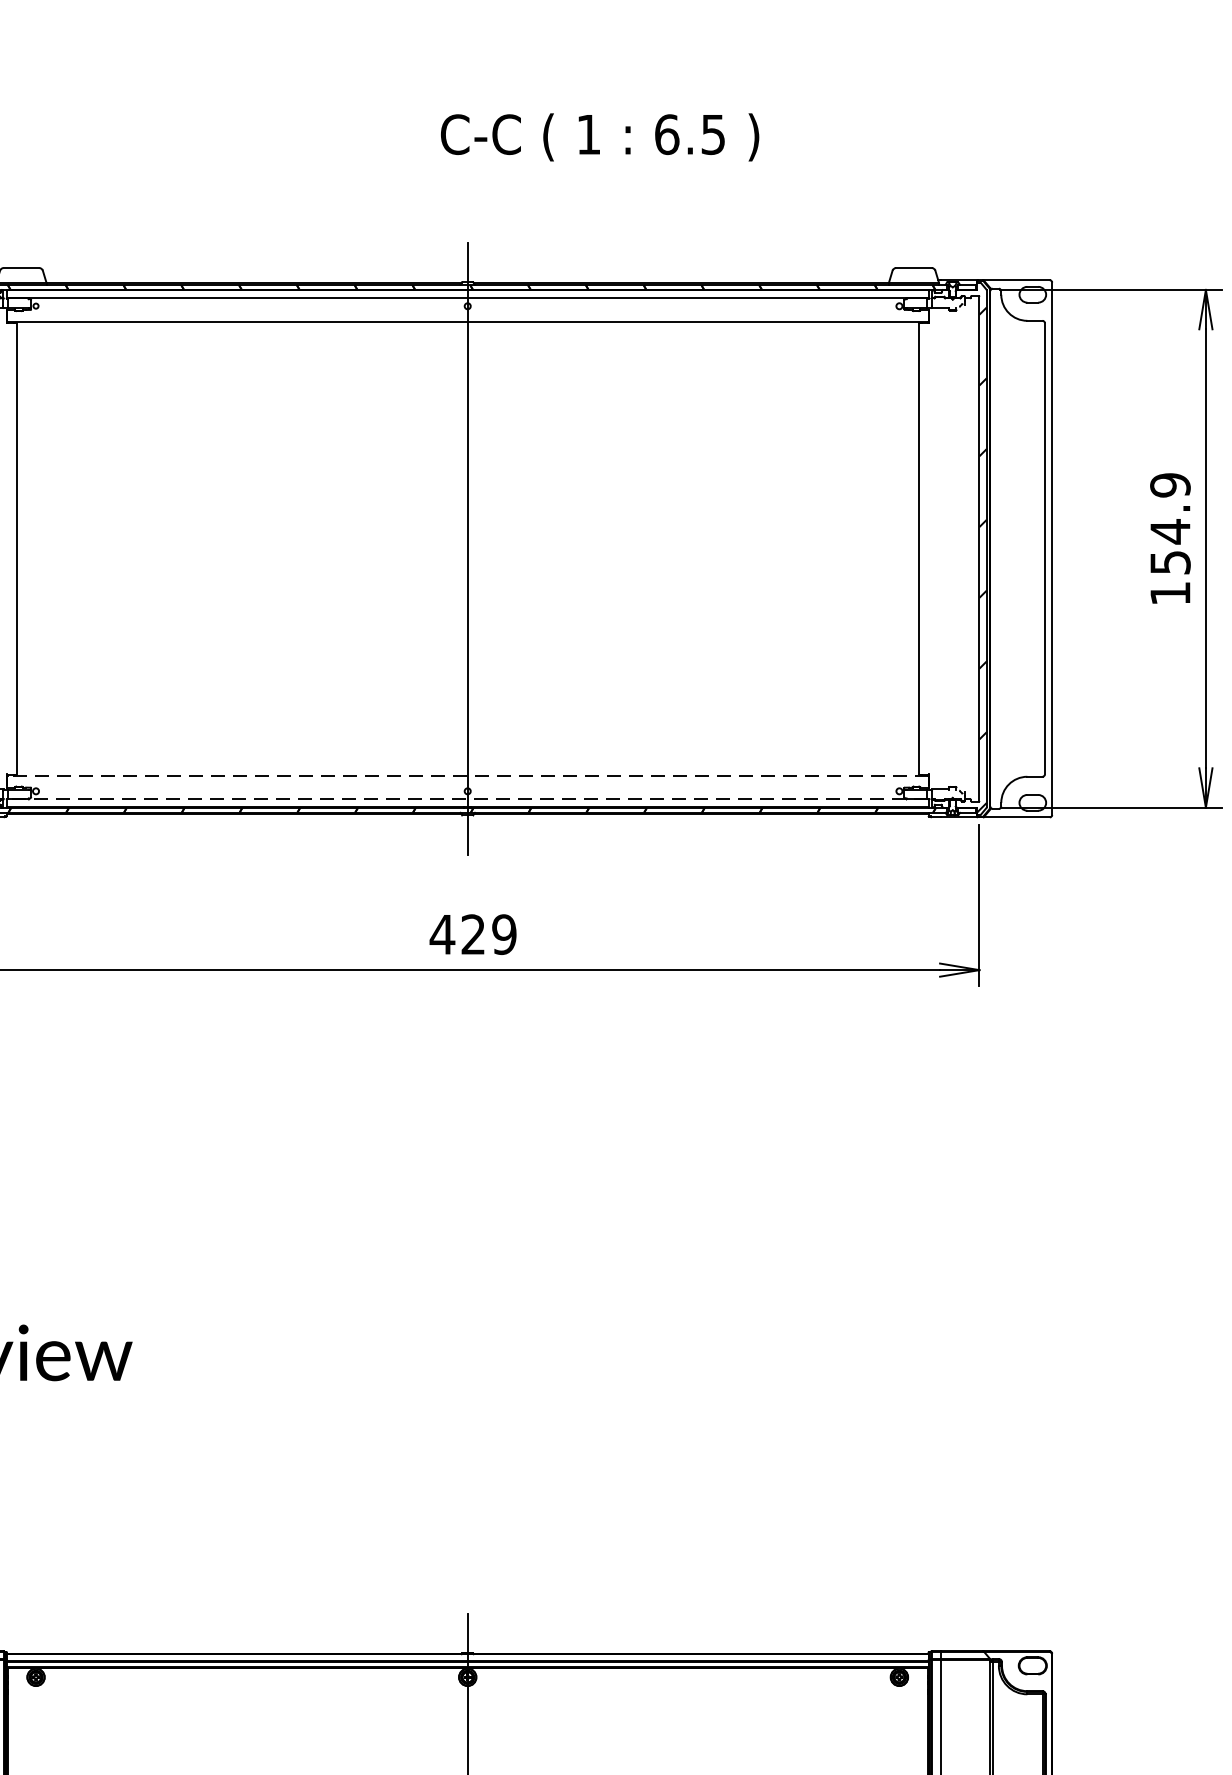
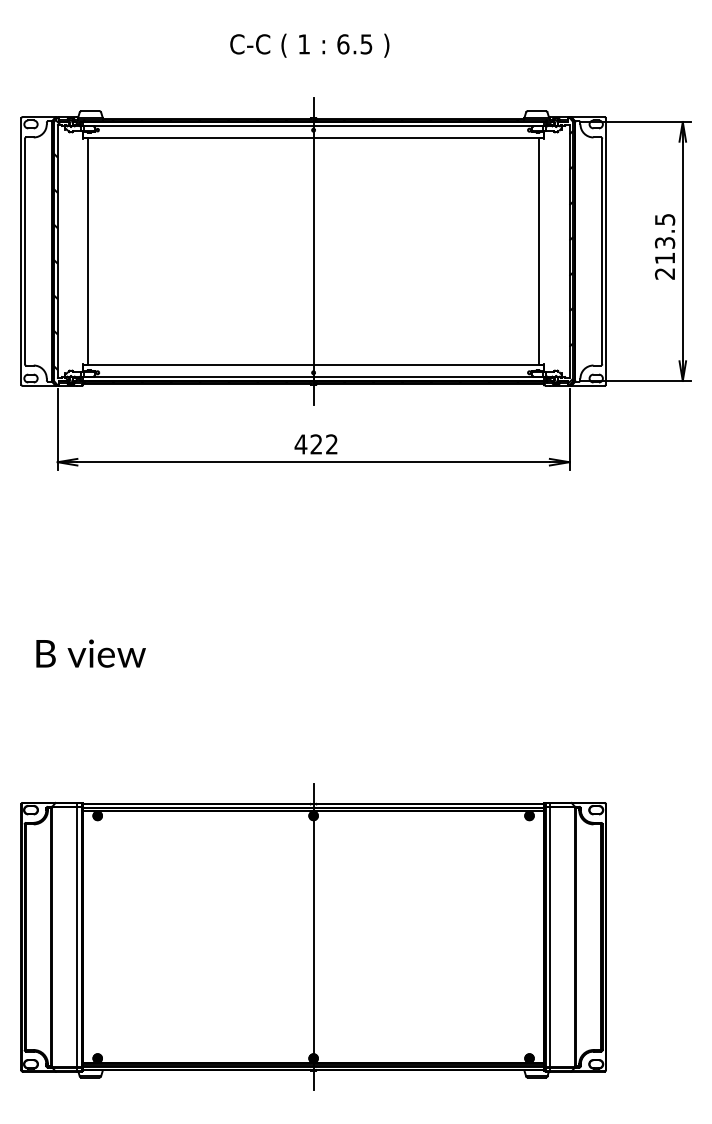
text: (599, 136) -> (309, 45), moved
text: (1169, 538) -> (664, 246), 154.9 -> 213.5
line: (467, 774) -> (313, 364), dashed -> solid
line: (467, 798) -> (313, 376), dashed -> solid
text: (503, 934) -> (331, 444), 429 -> 422

